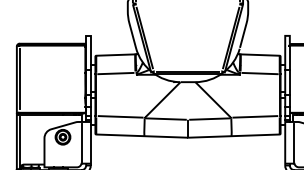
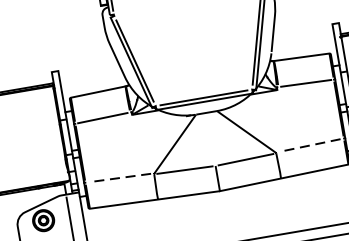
line: (120, 116) -> (119, 177), solid -> dashed
line: (255, 116) -> (309, 145), solid -> dashed

